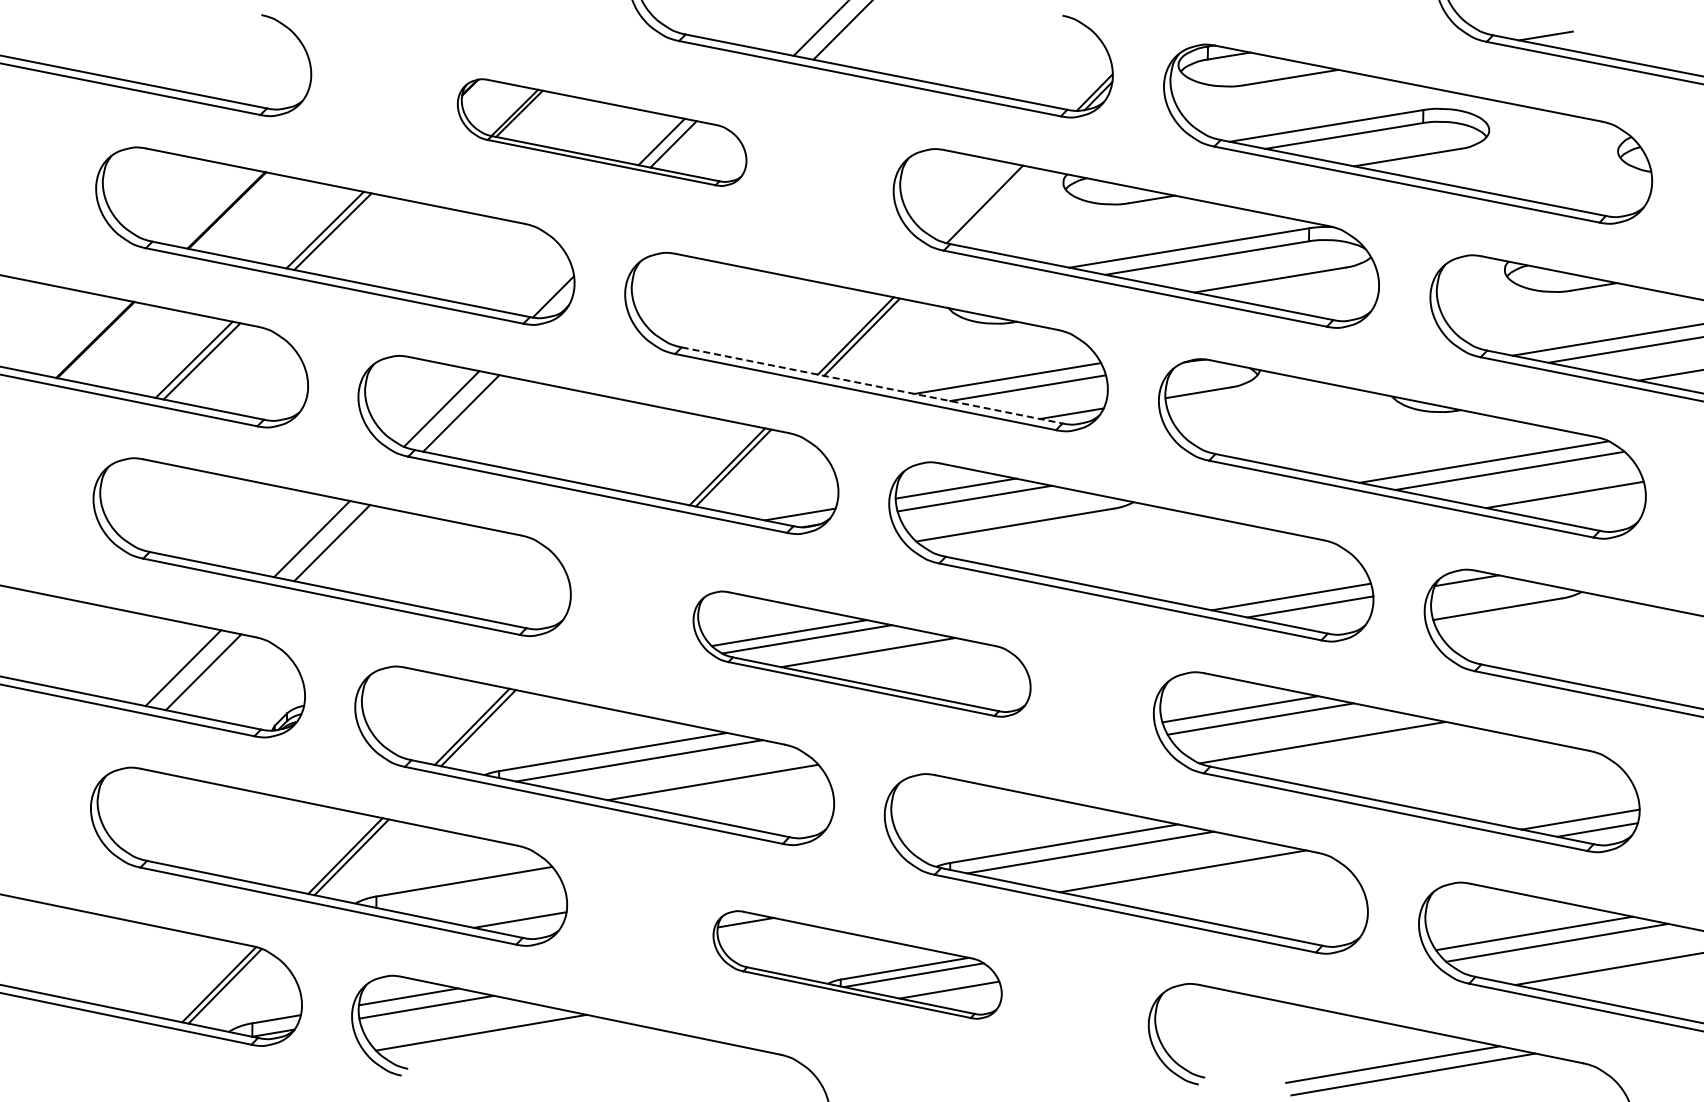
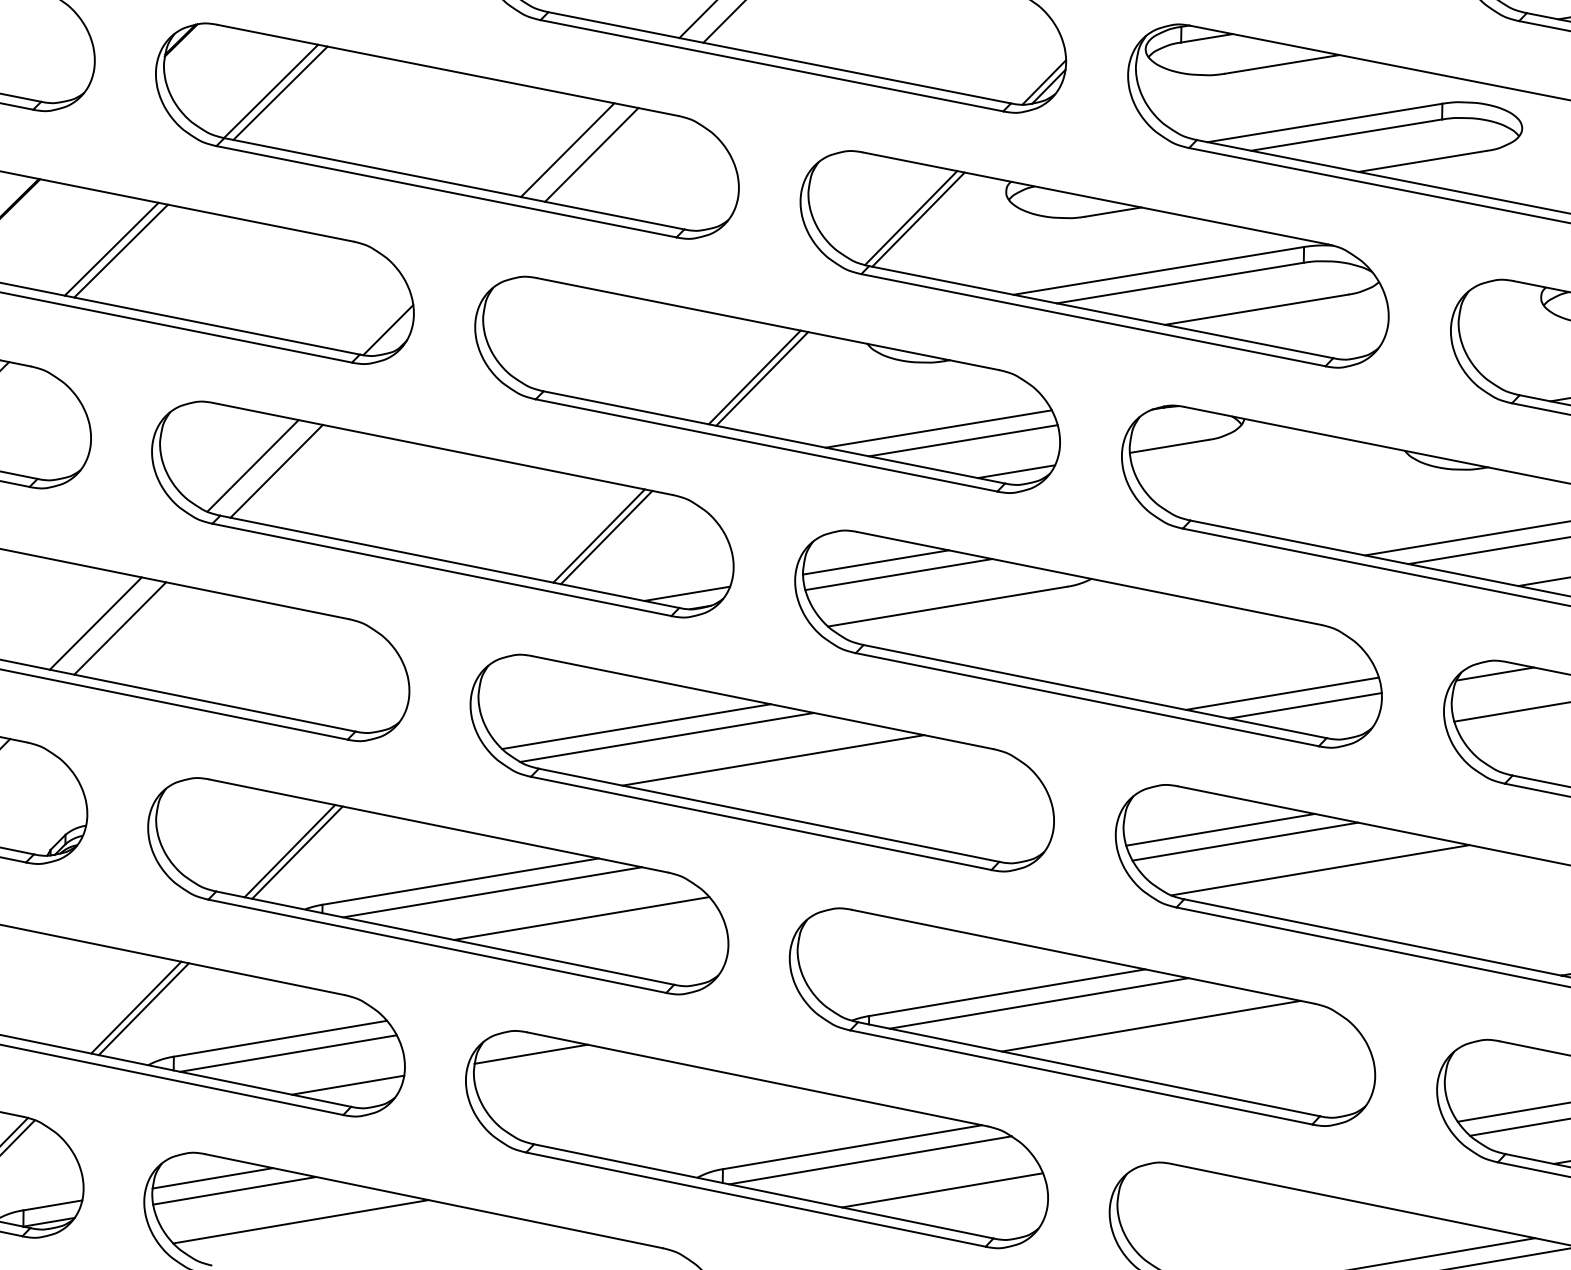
part: (601, 132) -> (446, 130), size x1.67
line: (990, 205) -> (917, 219), added
line: (872, 385) -> (774, 437), dashed -> solid
part: (861, 653) -> (761, 762), size x1.43
line: (470, 893) -> (287, 1053), added
part: (857, 964) -> (756, 1139), size x1.67

